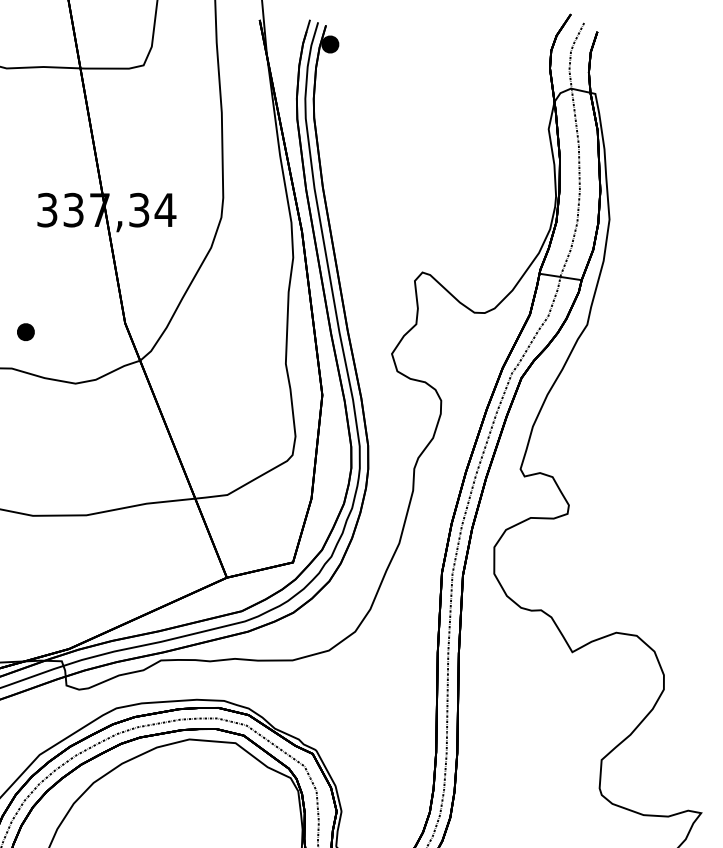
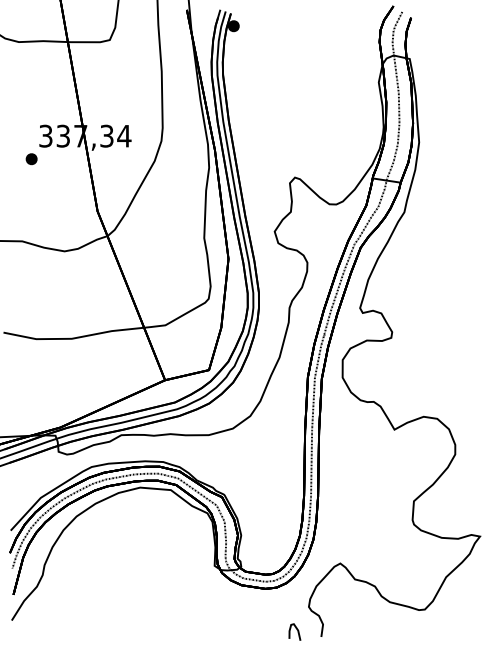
part: (25, 332) -> (31, 159), moved

